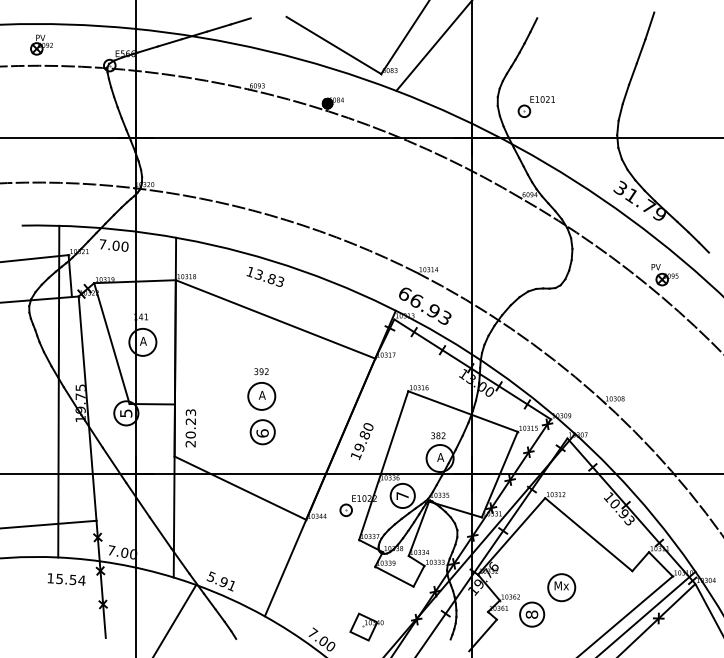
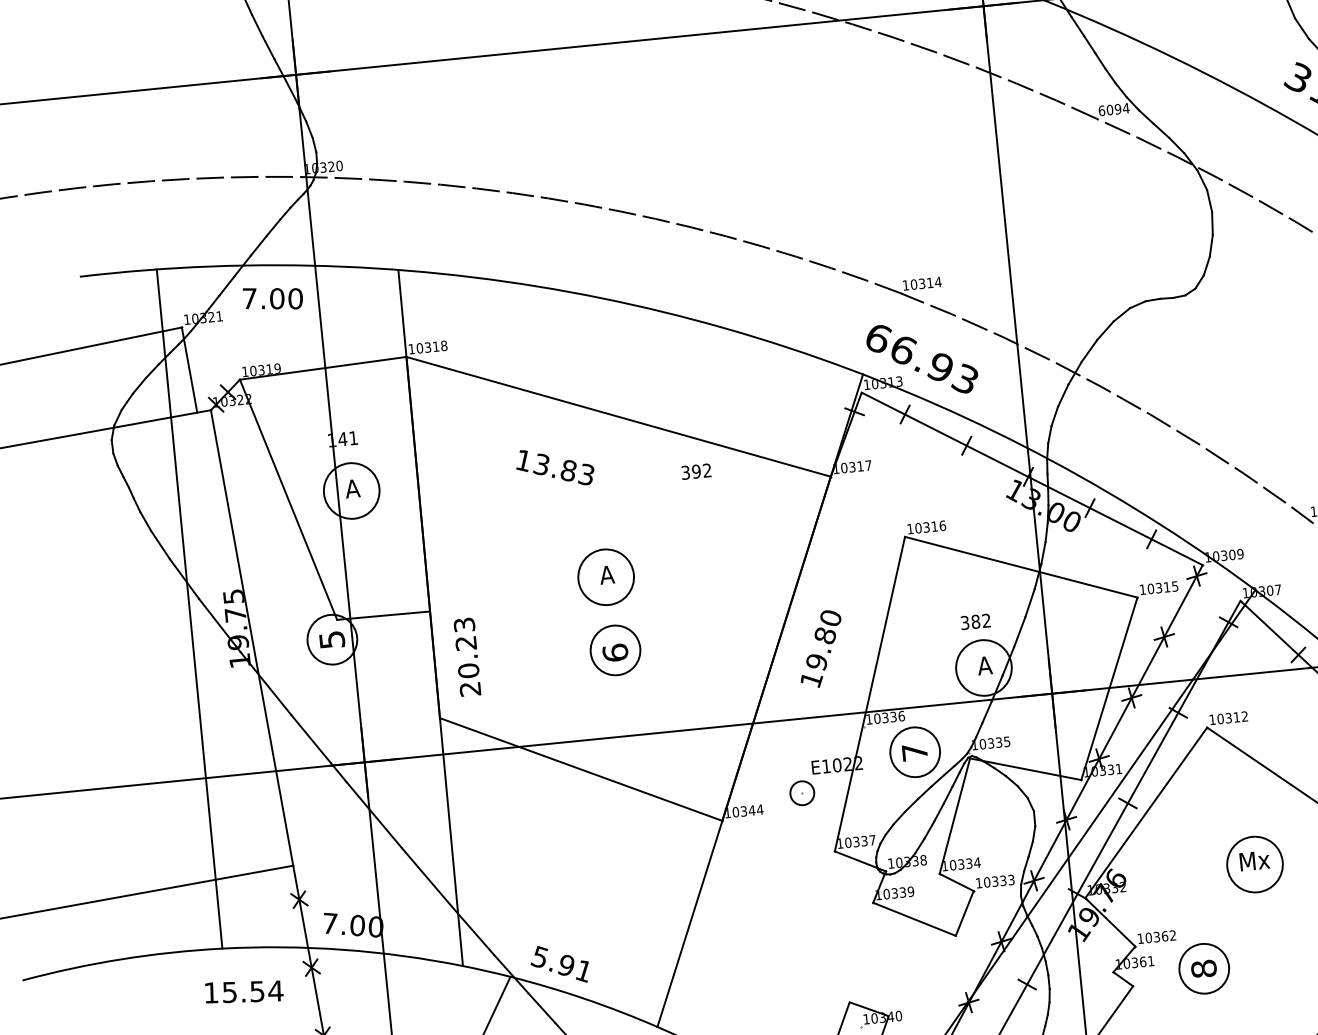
text: (265, 276) -> (555, 466), moved
text: (261, 371) -> (696, 471), moved
part: (561, 587) -> (1254, 864), moved

